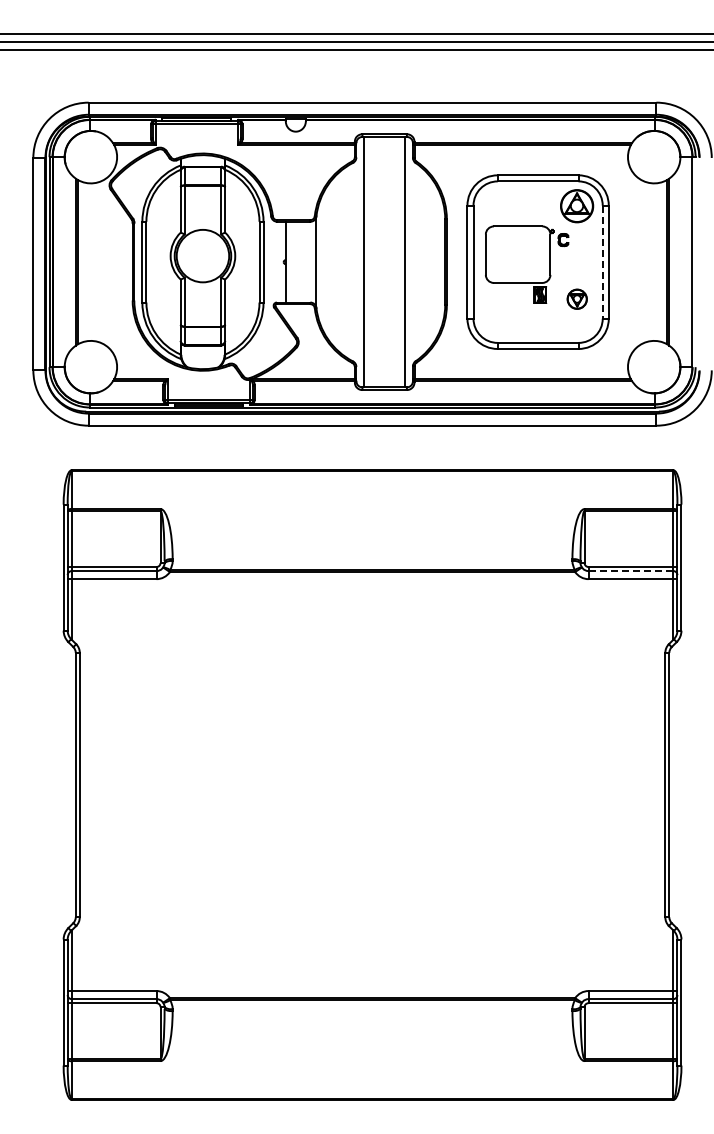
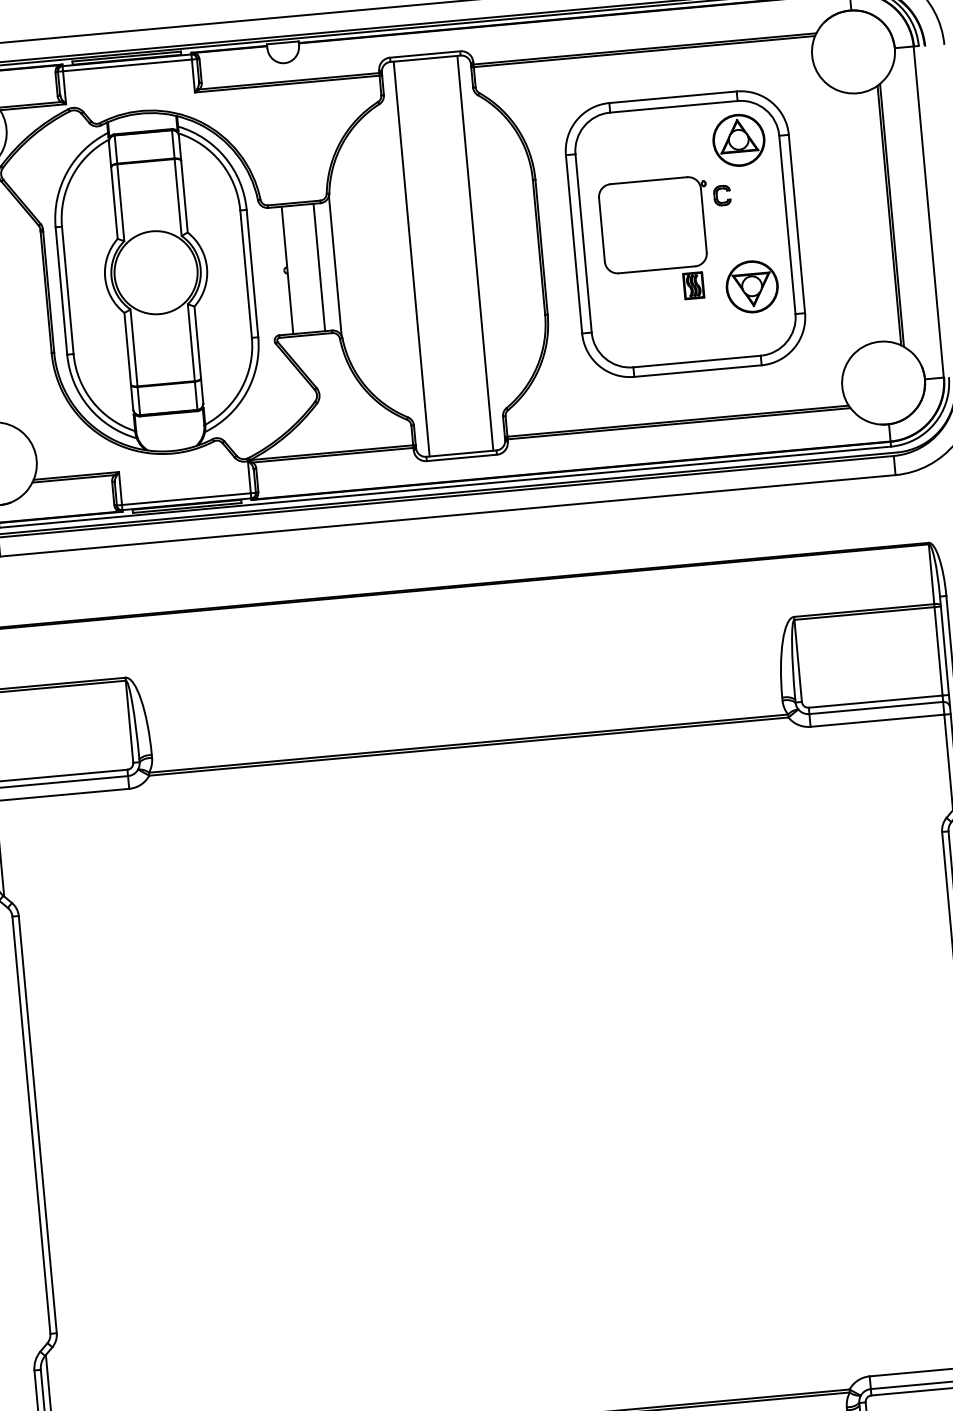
line: (305, 261) -> (318, 266), added
line: (602, 262) -> (787, 225), dashed -> solid
part: (577, 299) -> (752, 287), size x1.67
line: (630, 571) -> (875, 708), dashed -> solid

